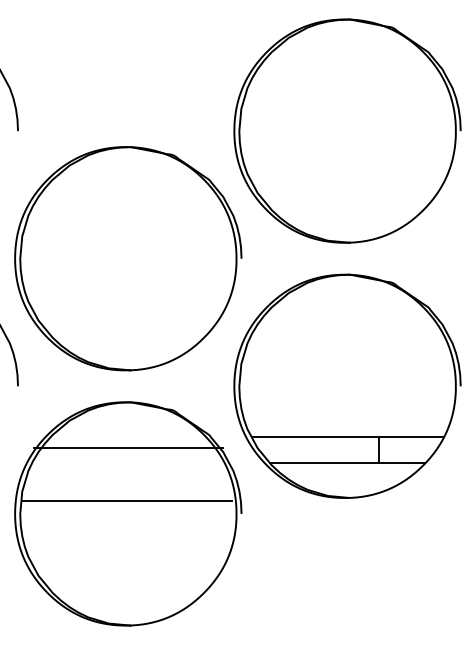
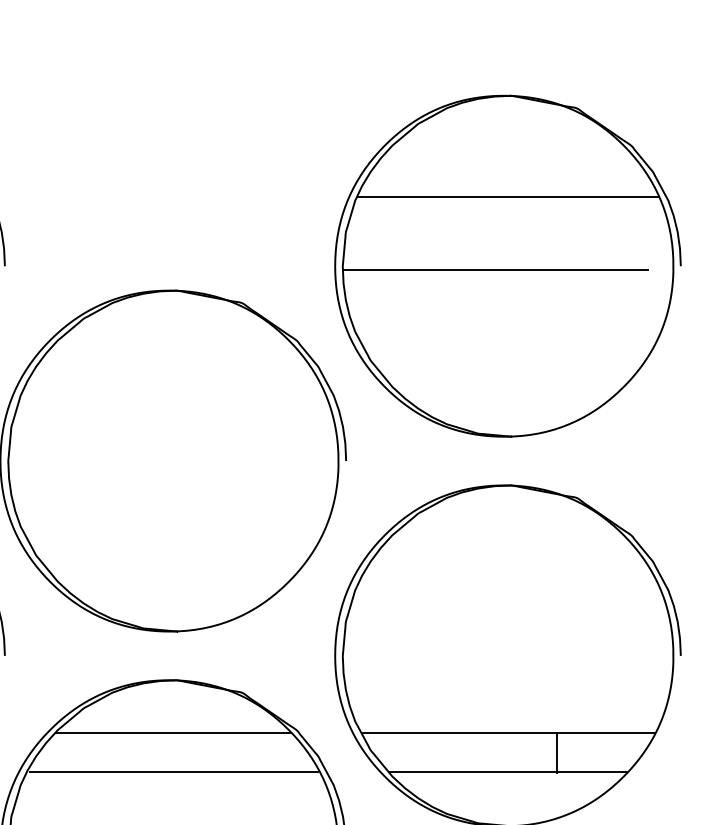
line: (347, 85) -> (507, 196), added
line: (339, 133) -> (495, 269), added
line: (128, 436) -> (173, 732), added
line: (128, 447) -> (173, 772), moved

